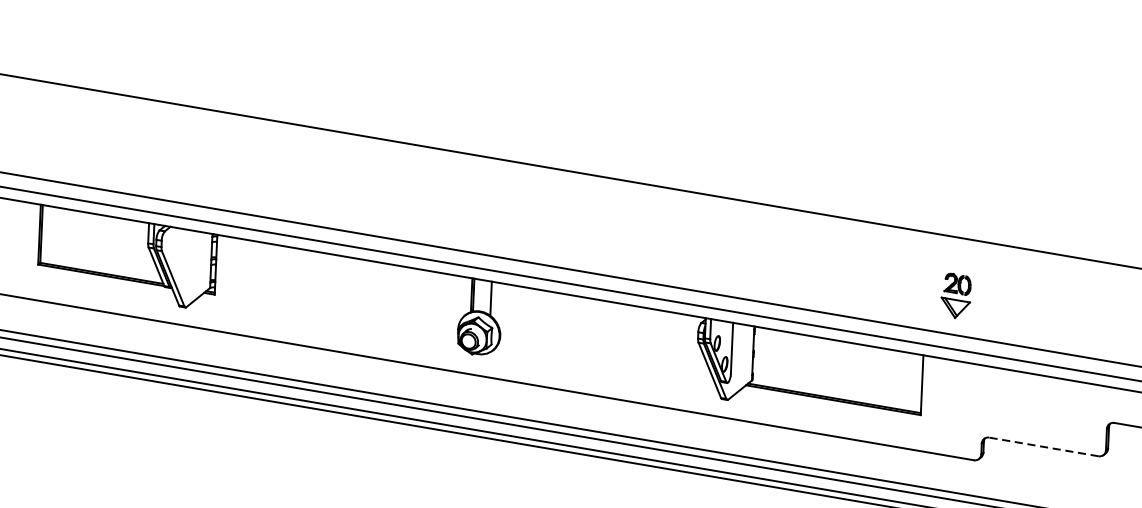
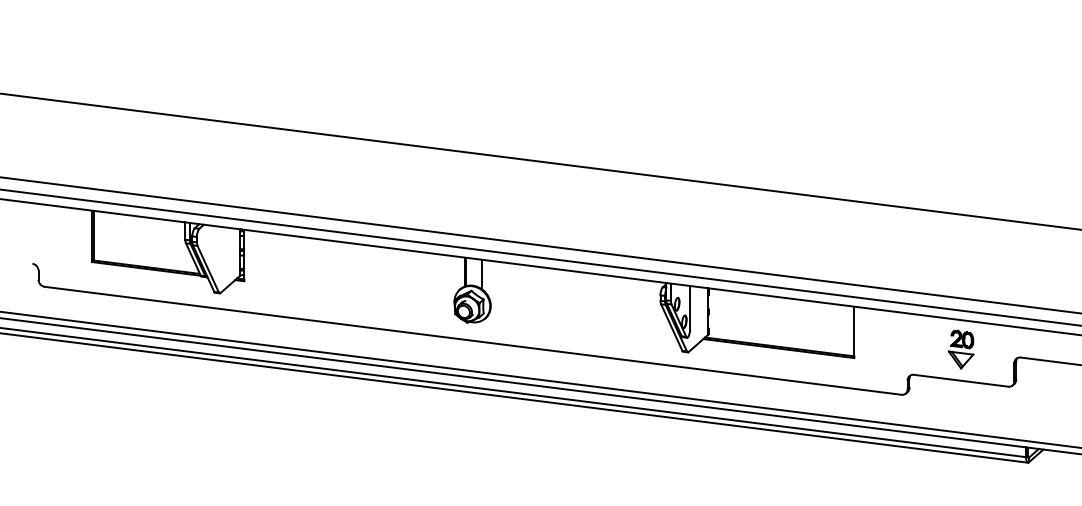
part: (955, 295) -> (960, 349), moved
line: (1044, 446) -> (961, 380), dashed -> solid

